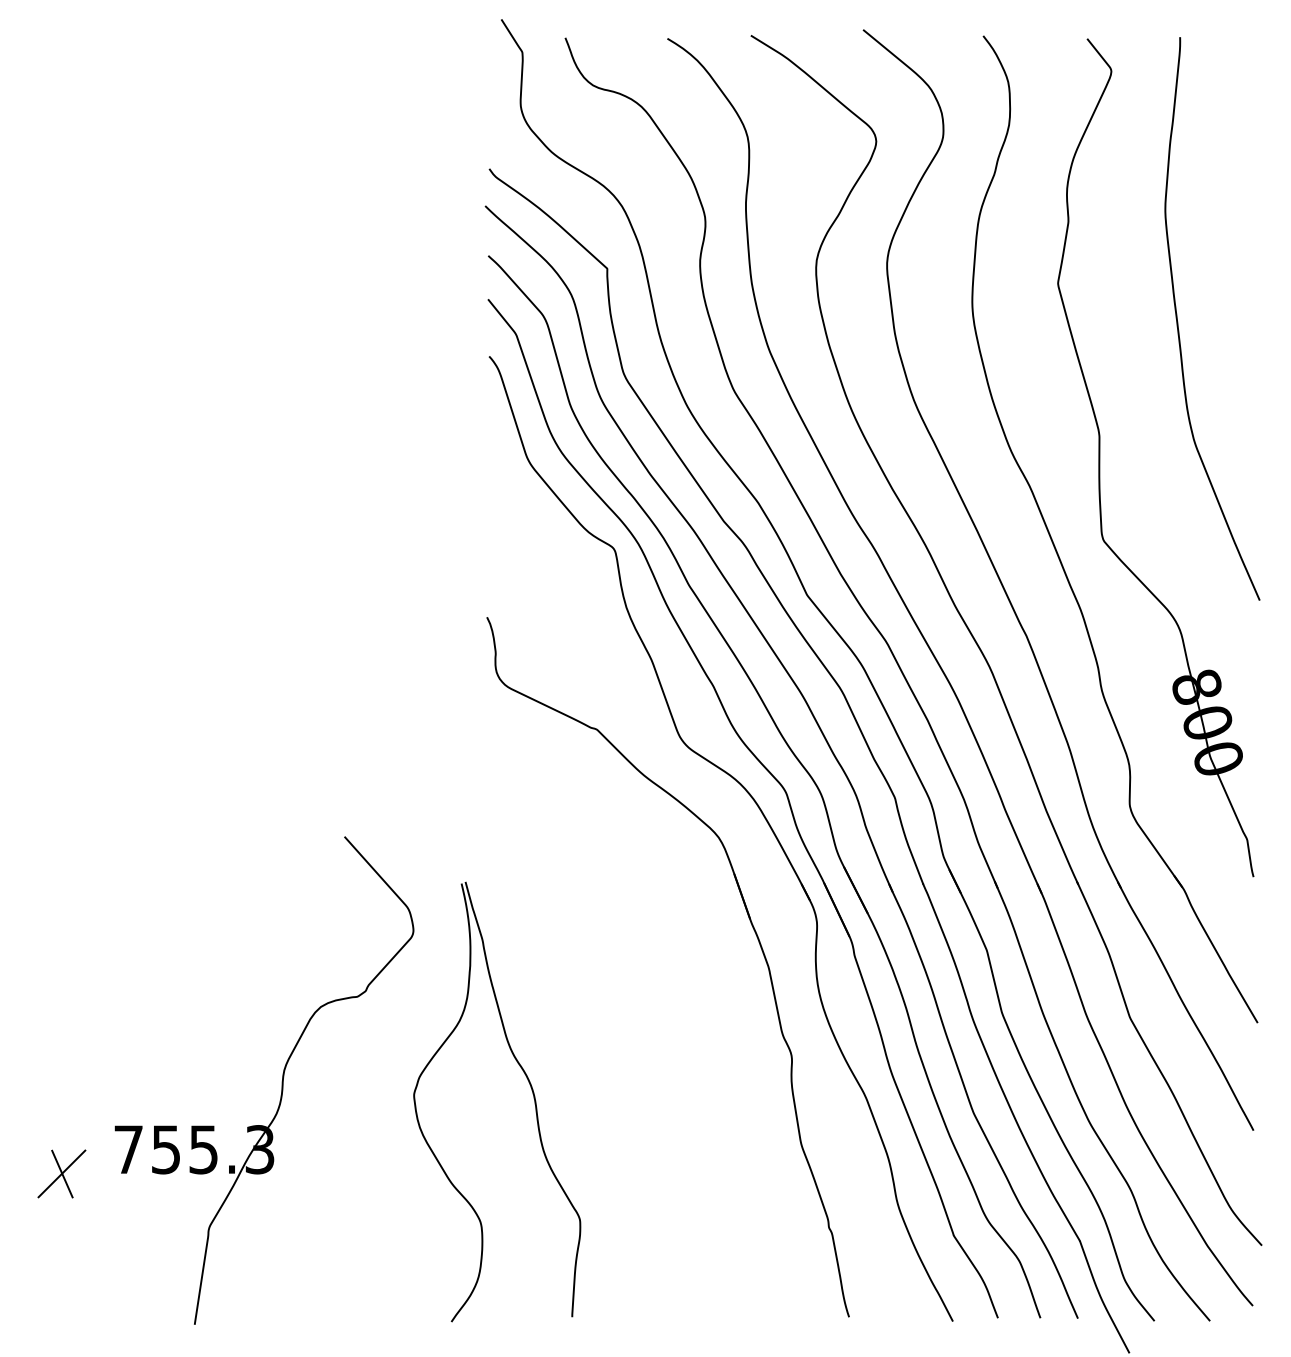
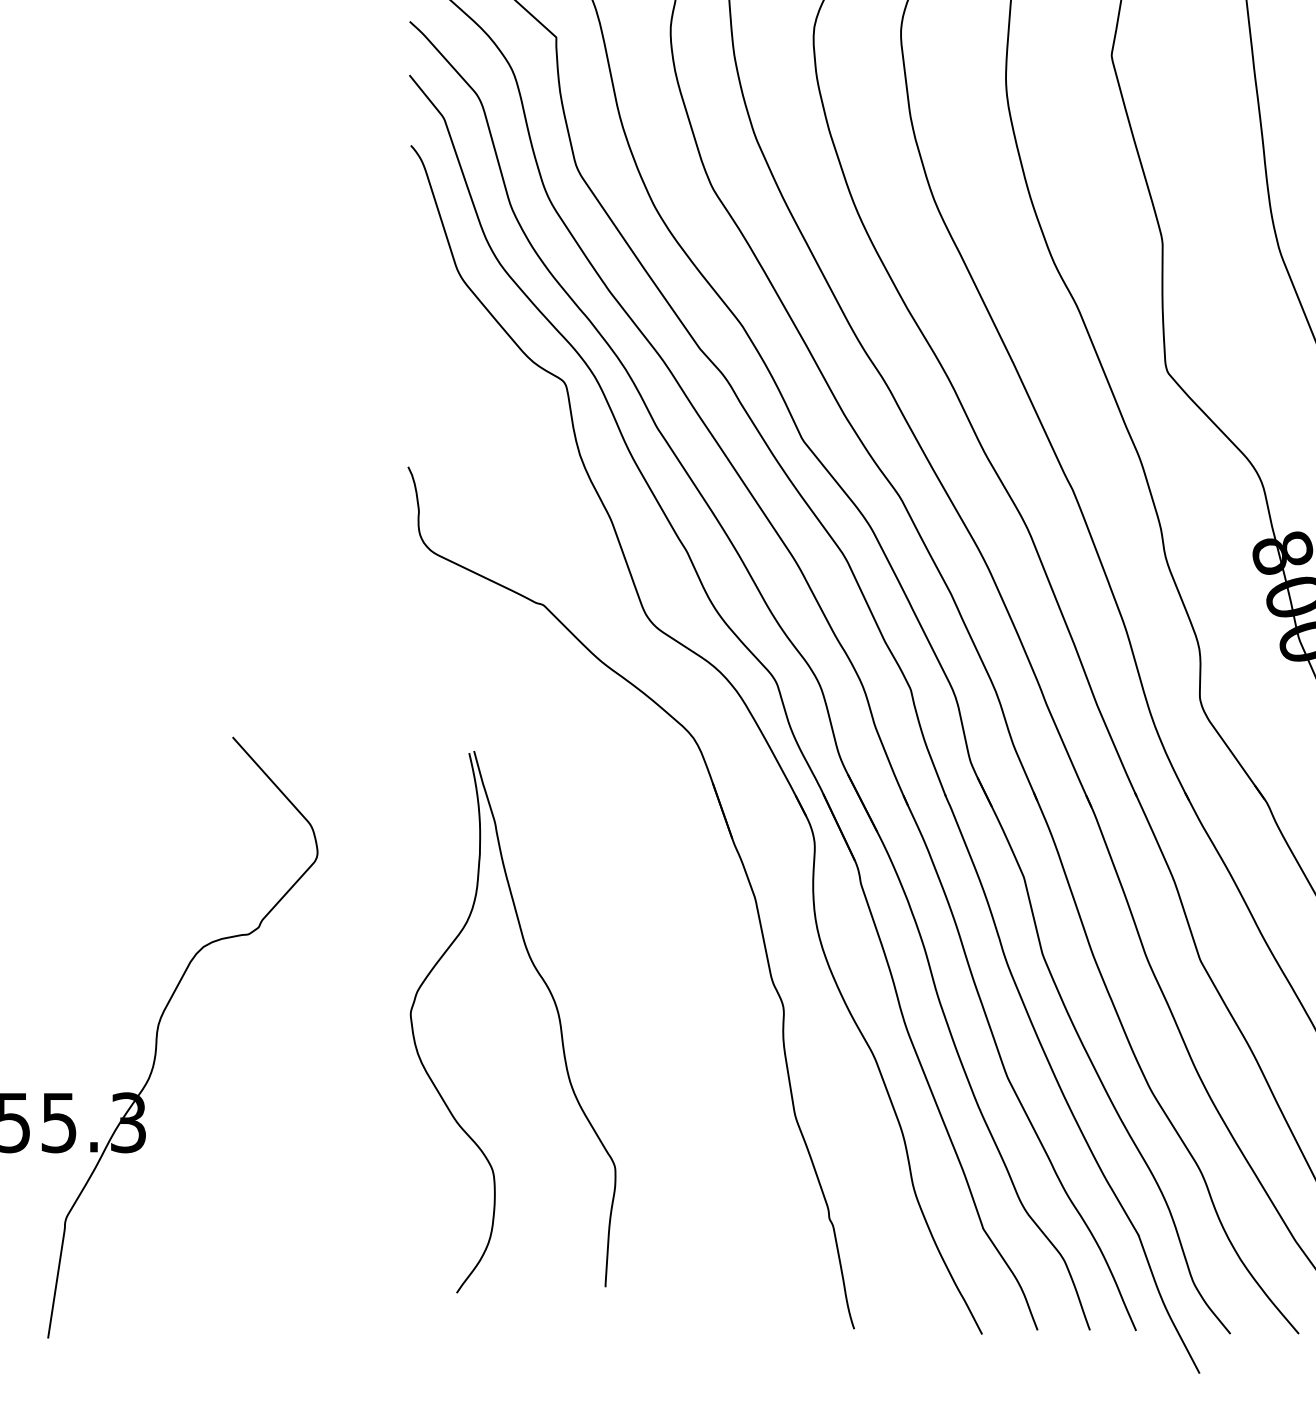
part: (532, 1094) -> (556, 1012), moved

